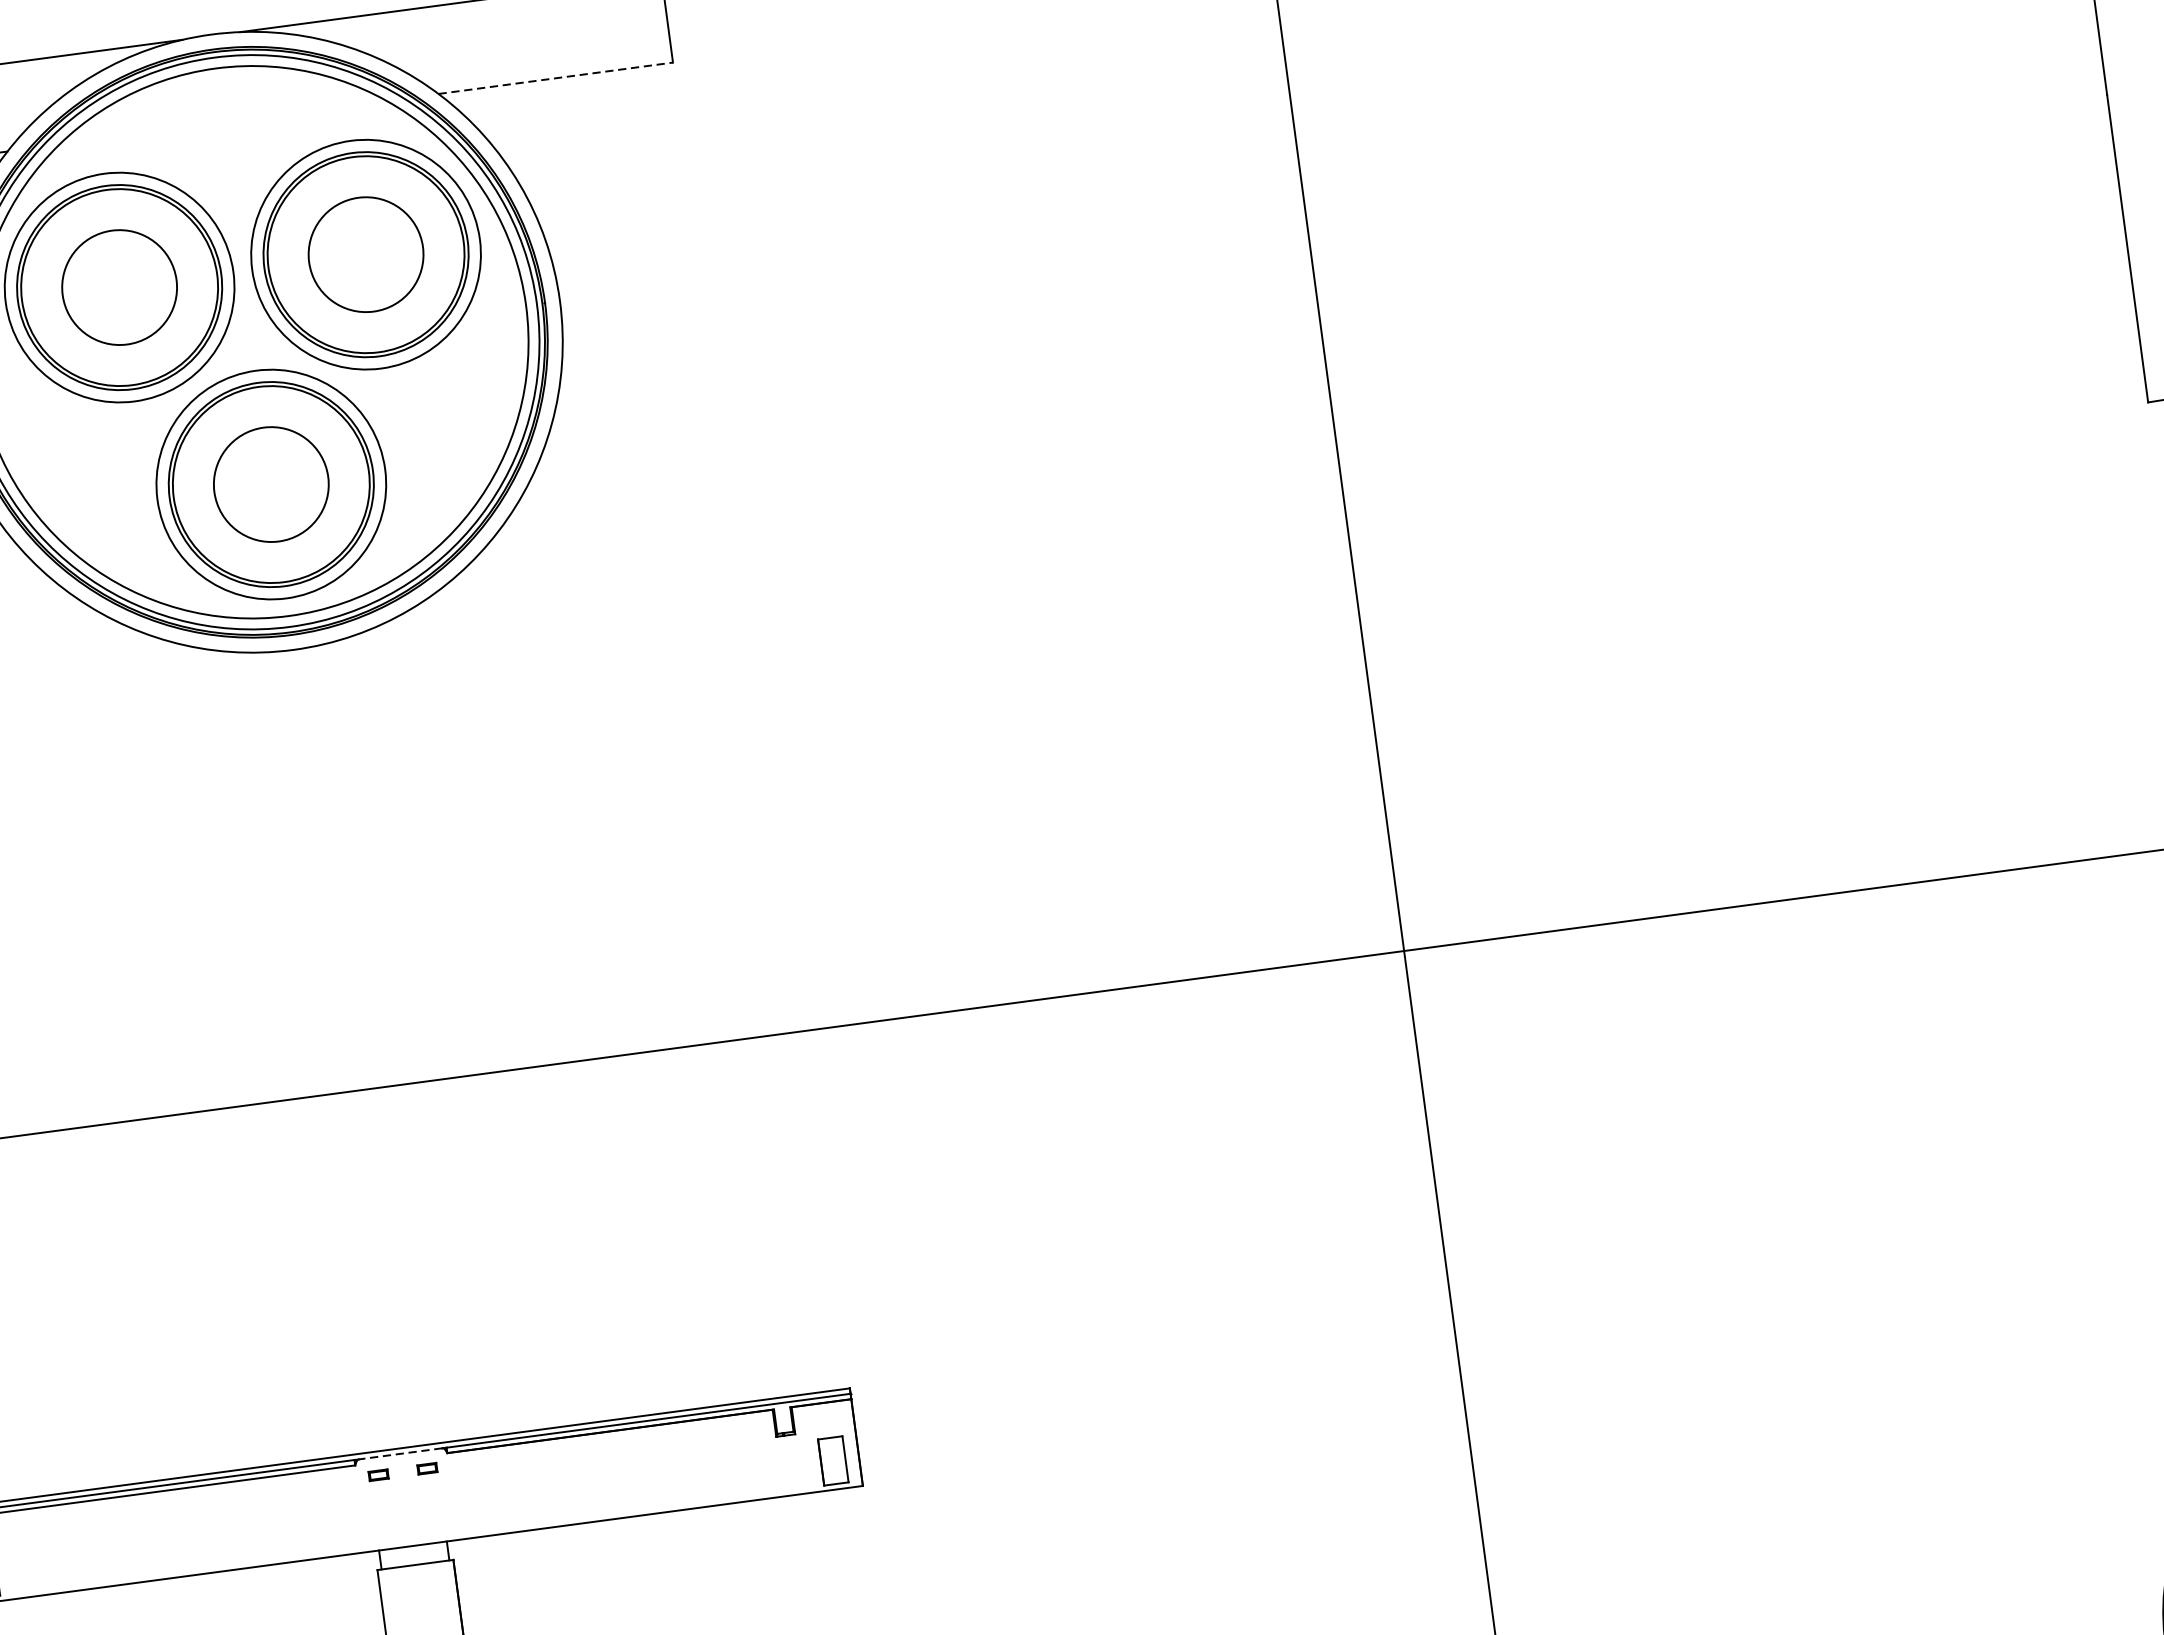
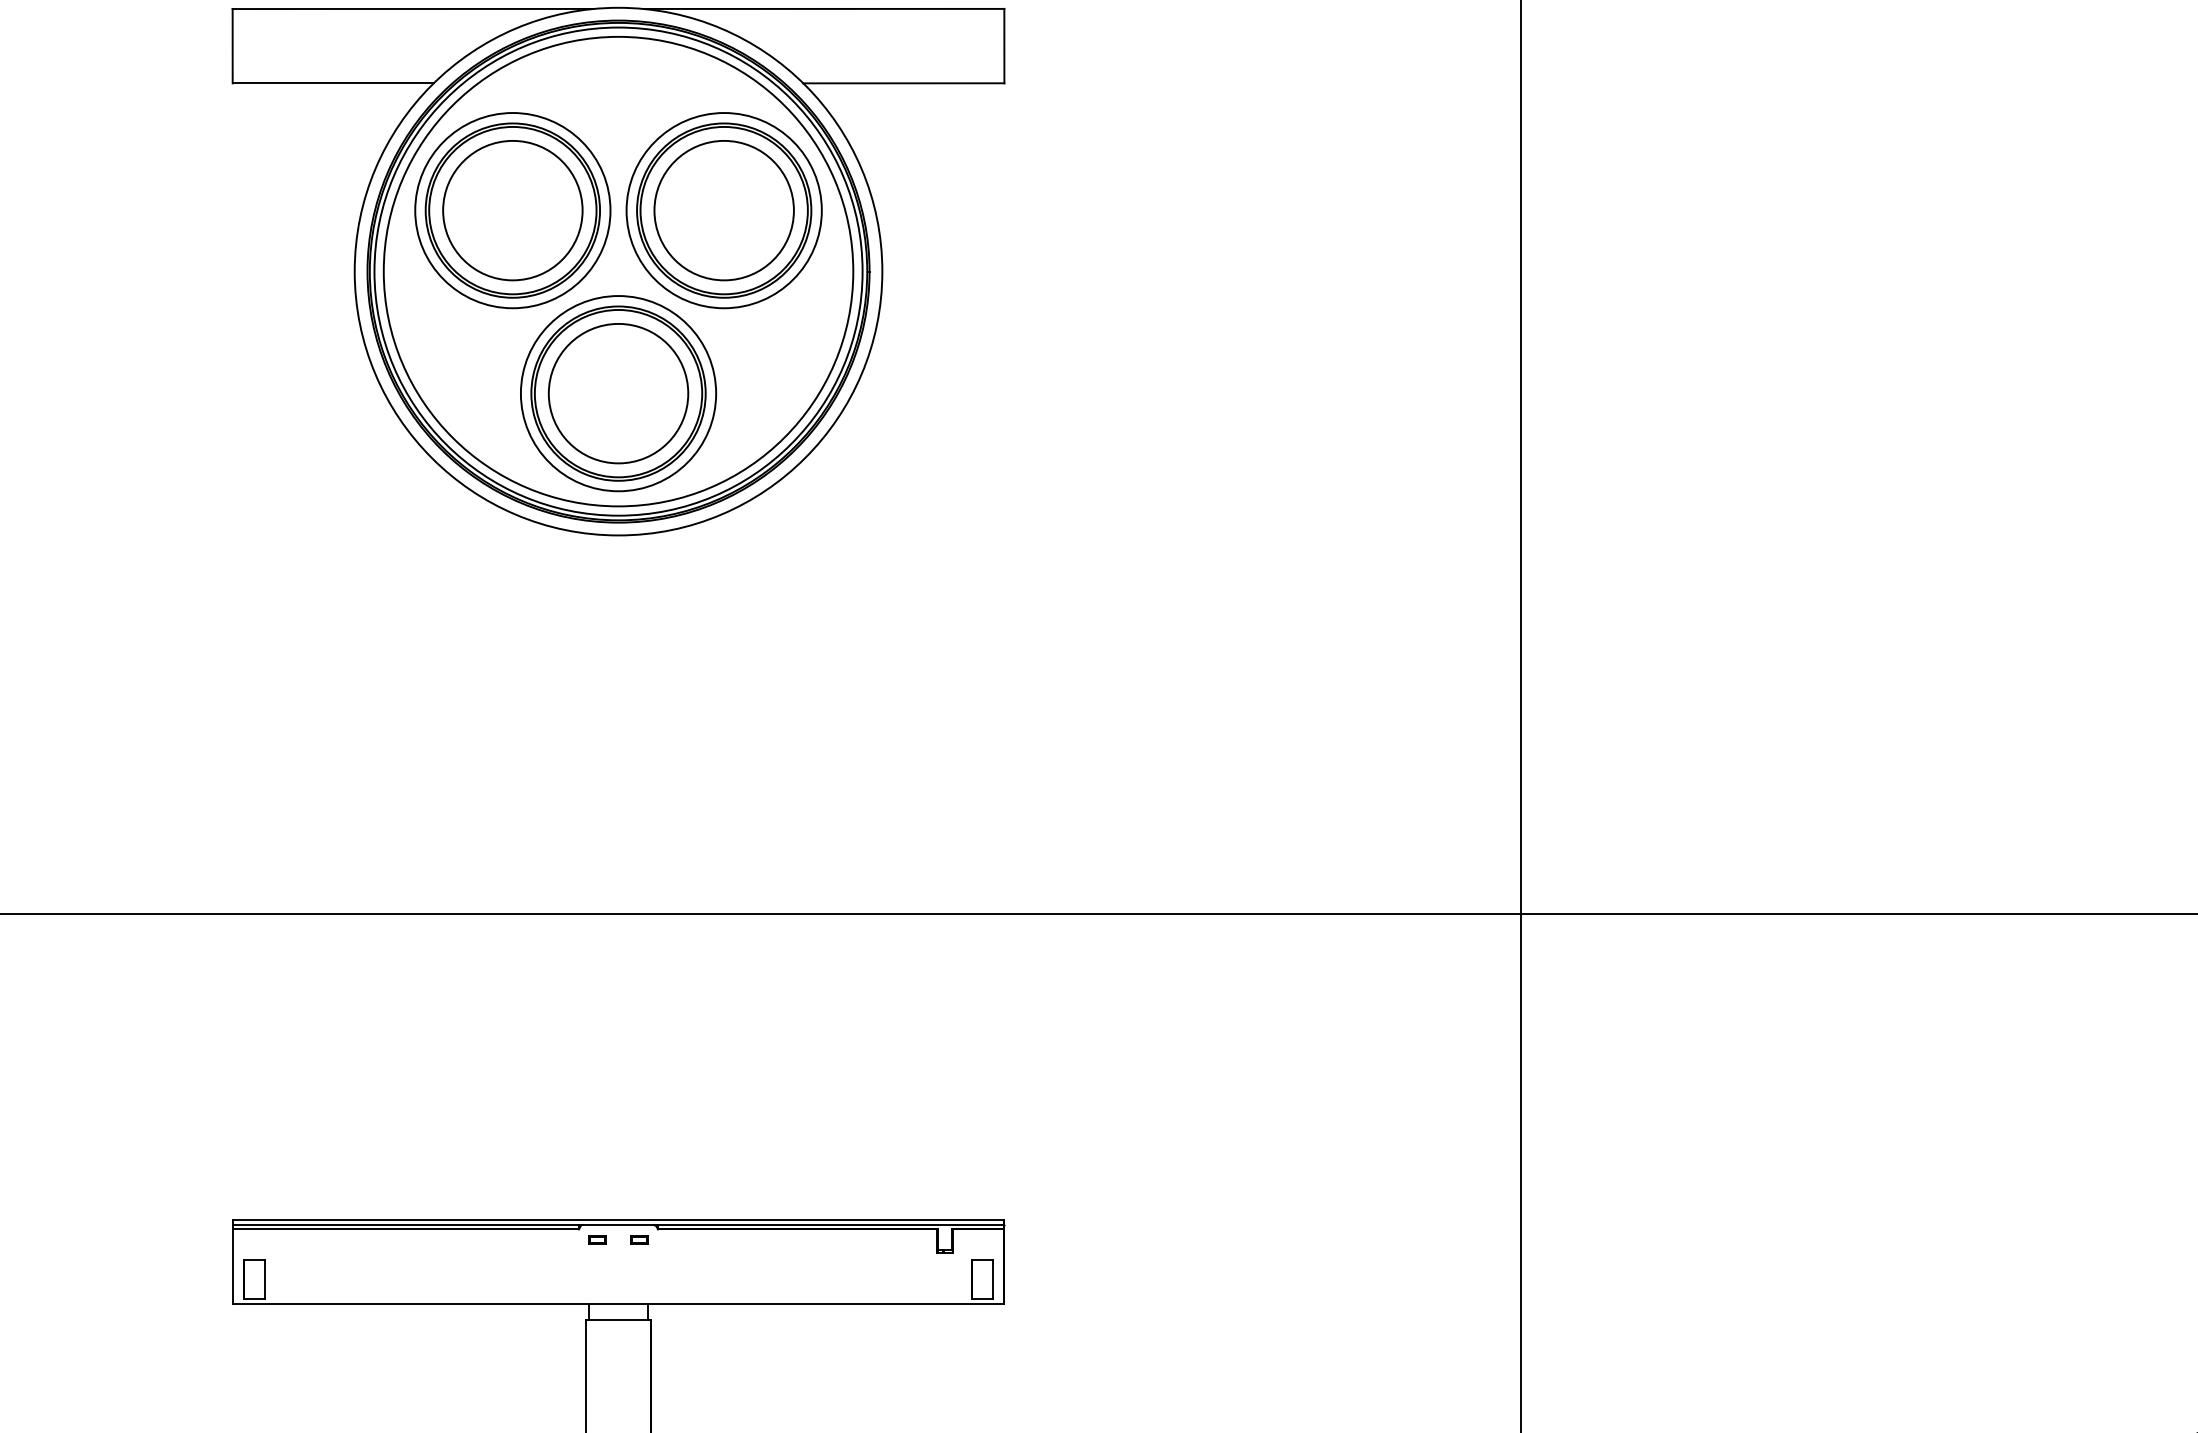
line: (555, 78) -> (903, 83), dashed -> solid
circle: (365, 254) -> (723, 210), size x1.43
circle: (119, 287) -> (512, 210), size x1.43
circle: (271, 484) -> (618, 393), size x1.43
line: (400, 1453) -> (618, 1224), dashed -> solid

